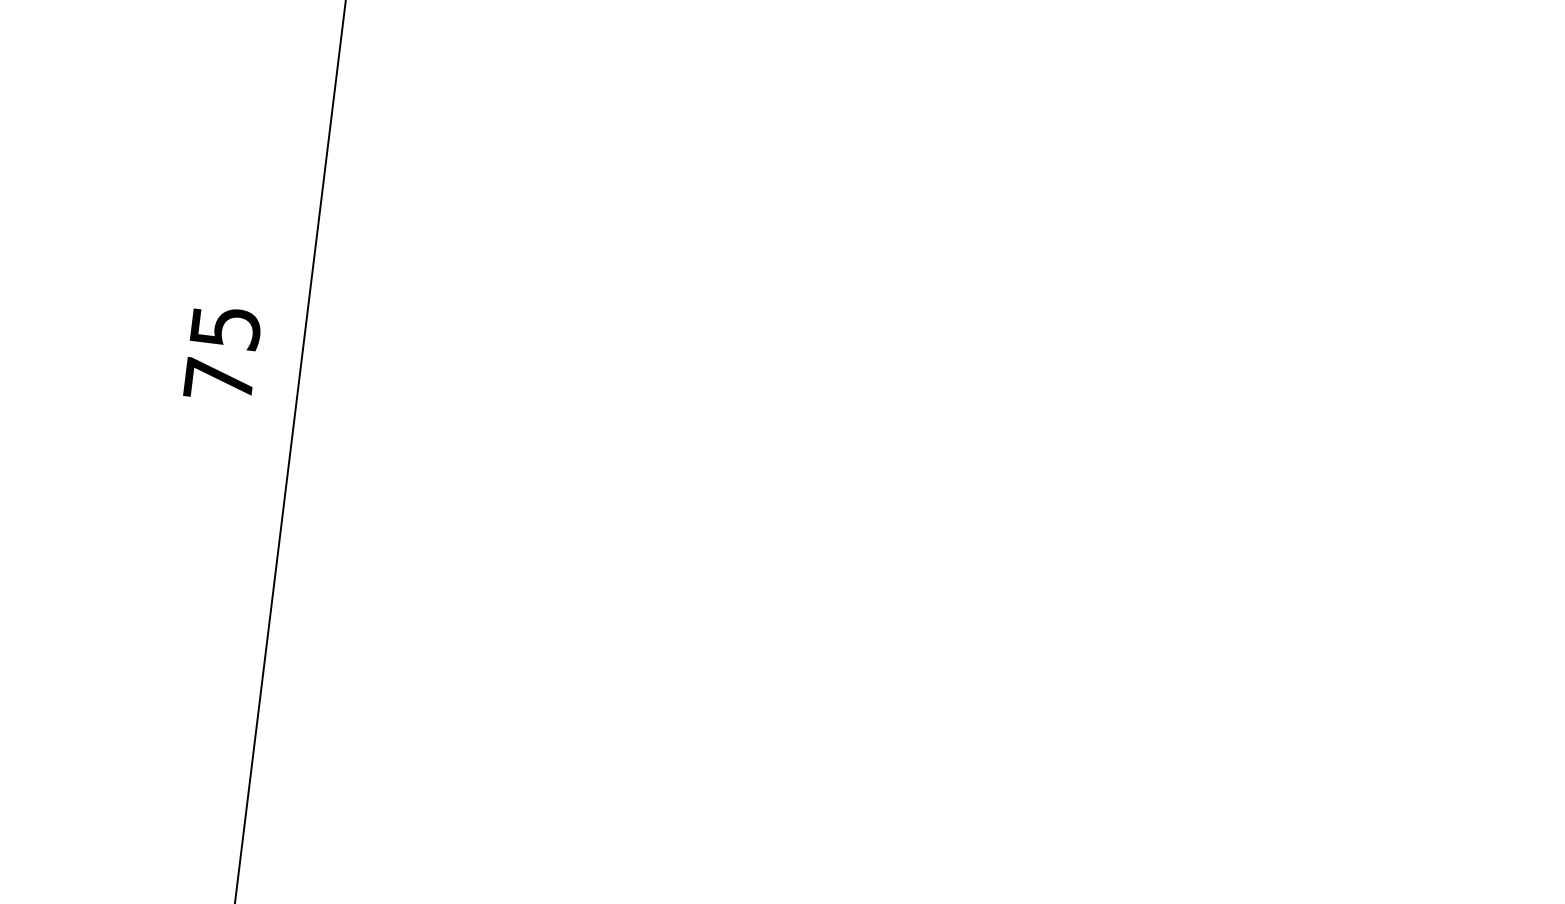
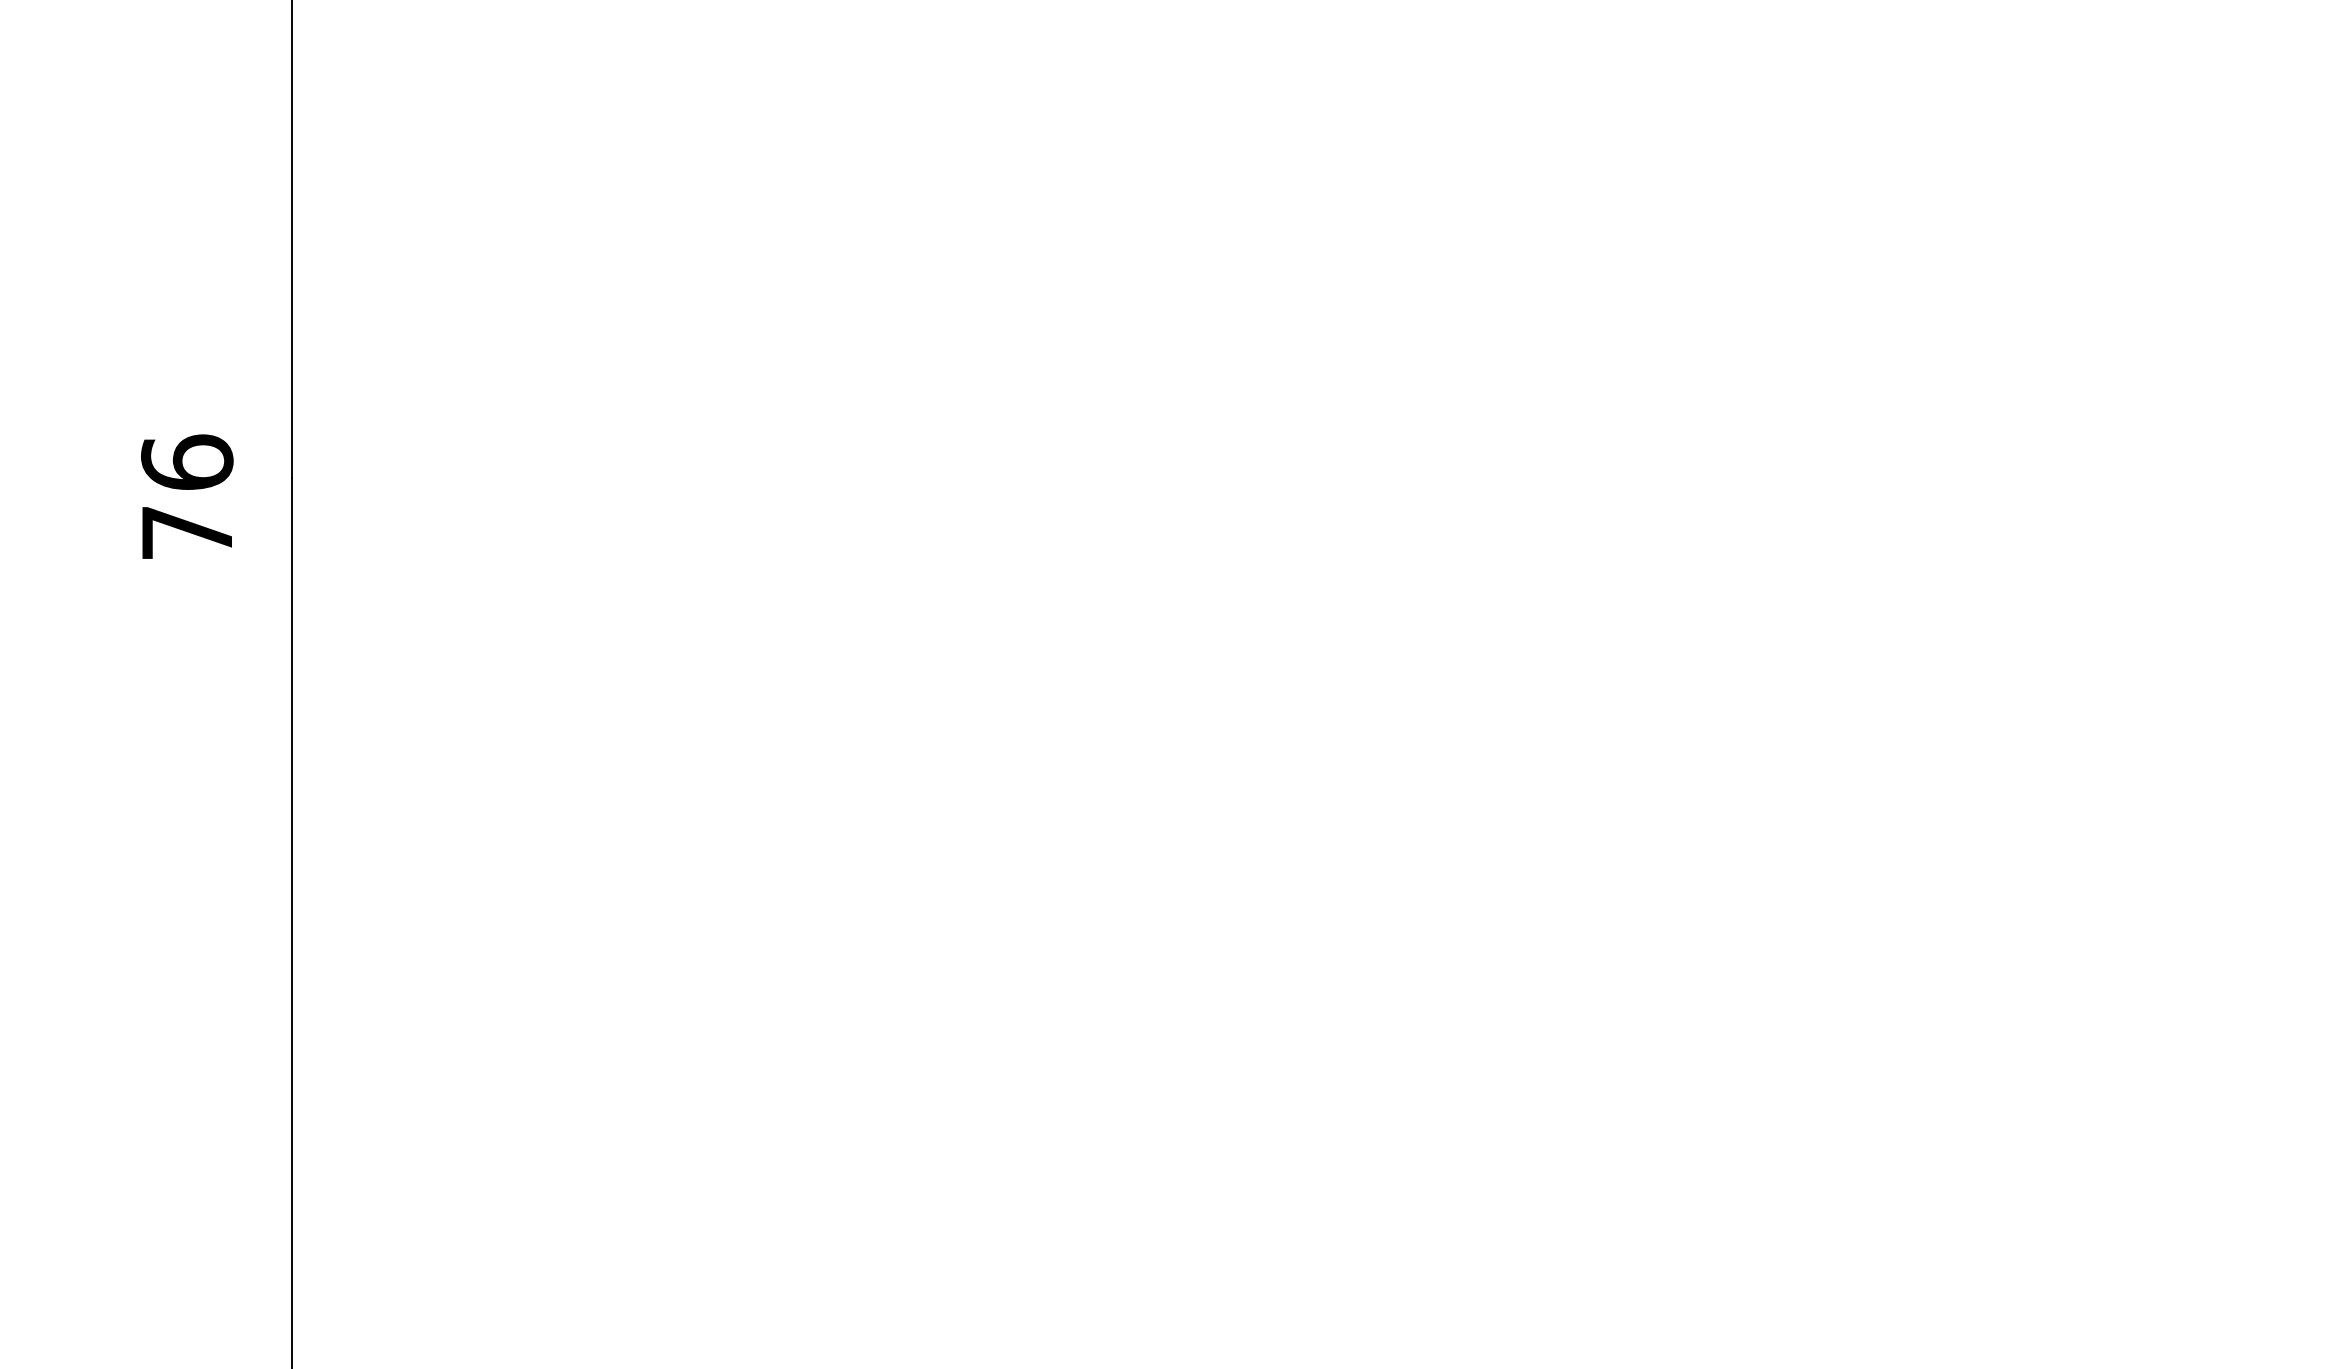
text: (225, 326) -> (187, 461), 75 -> 76

